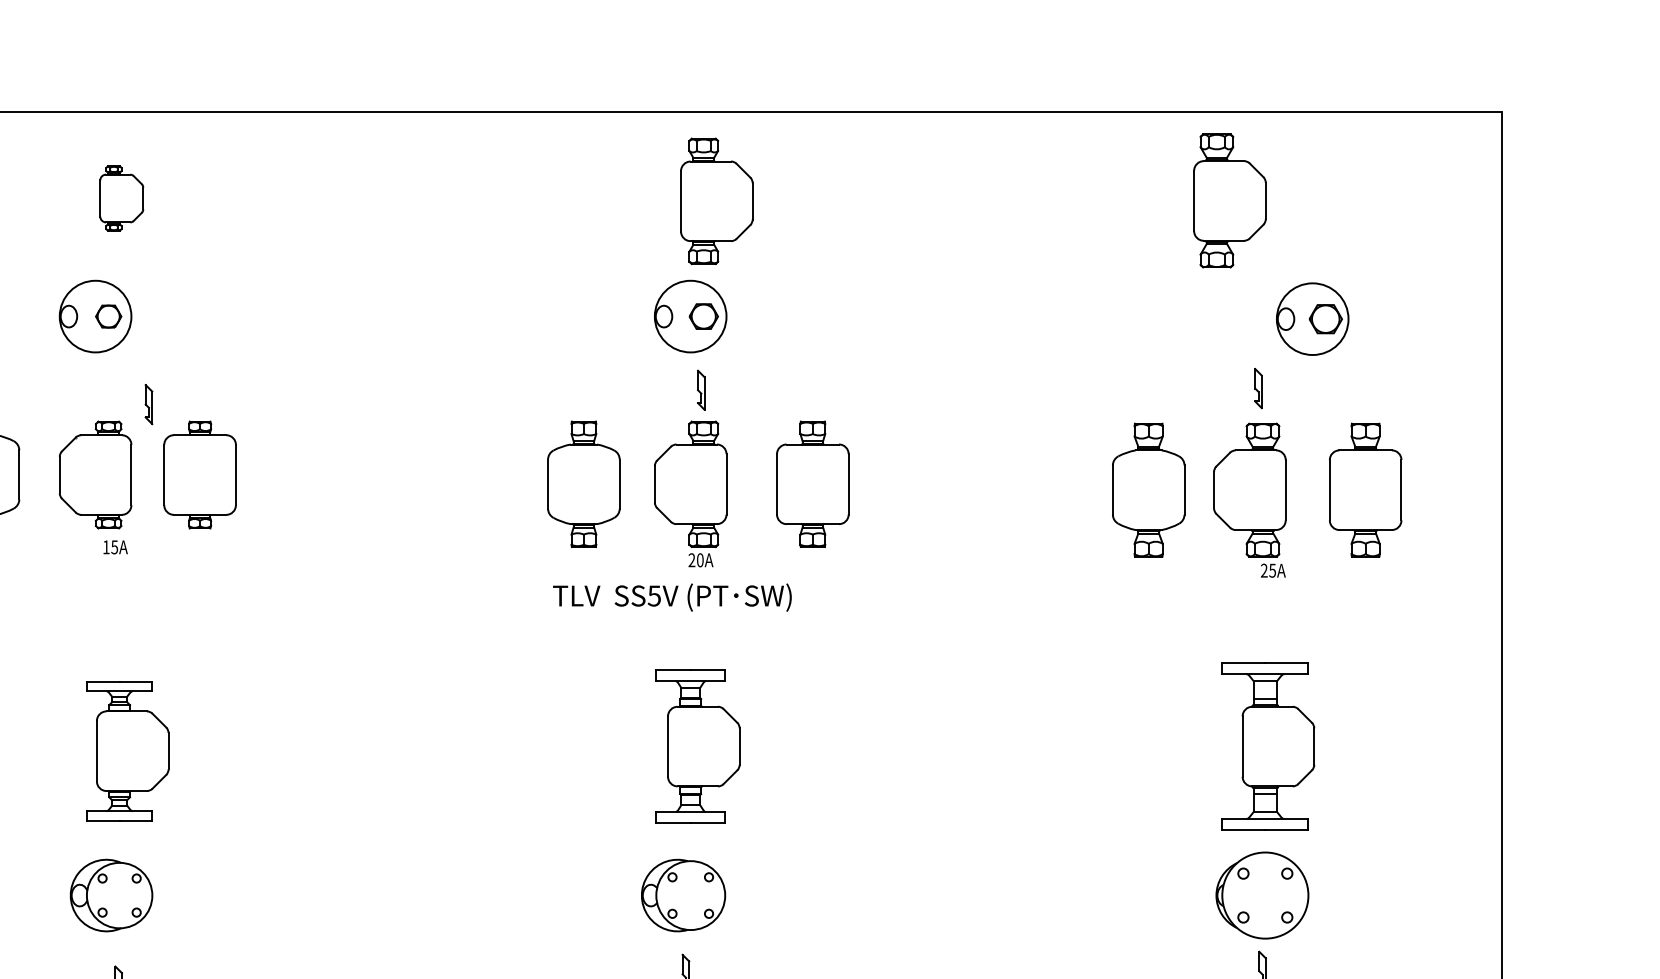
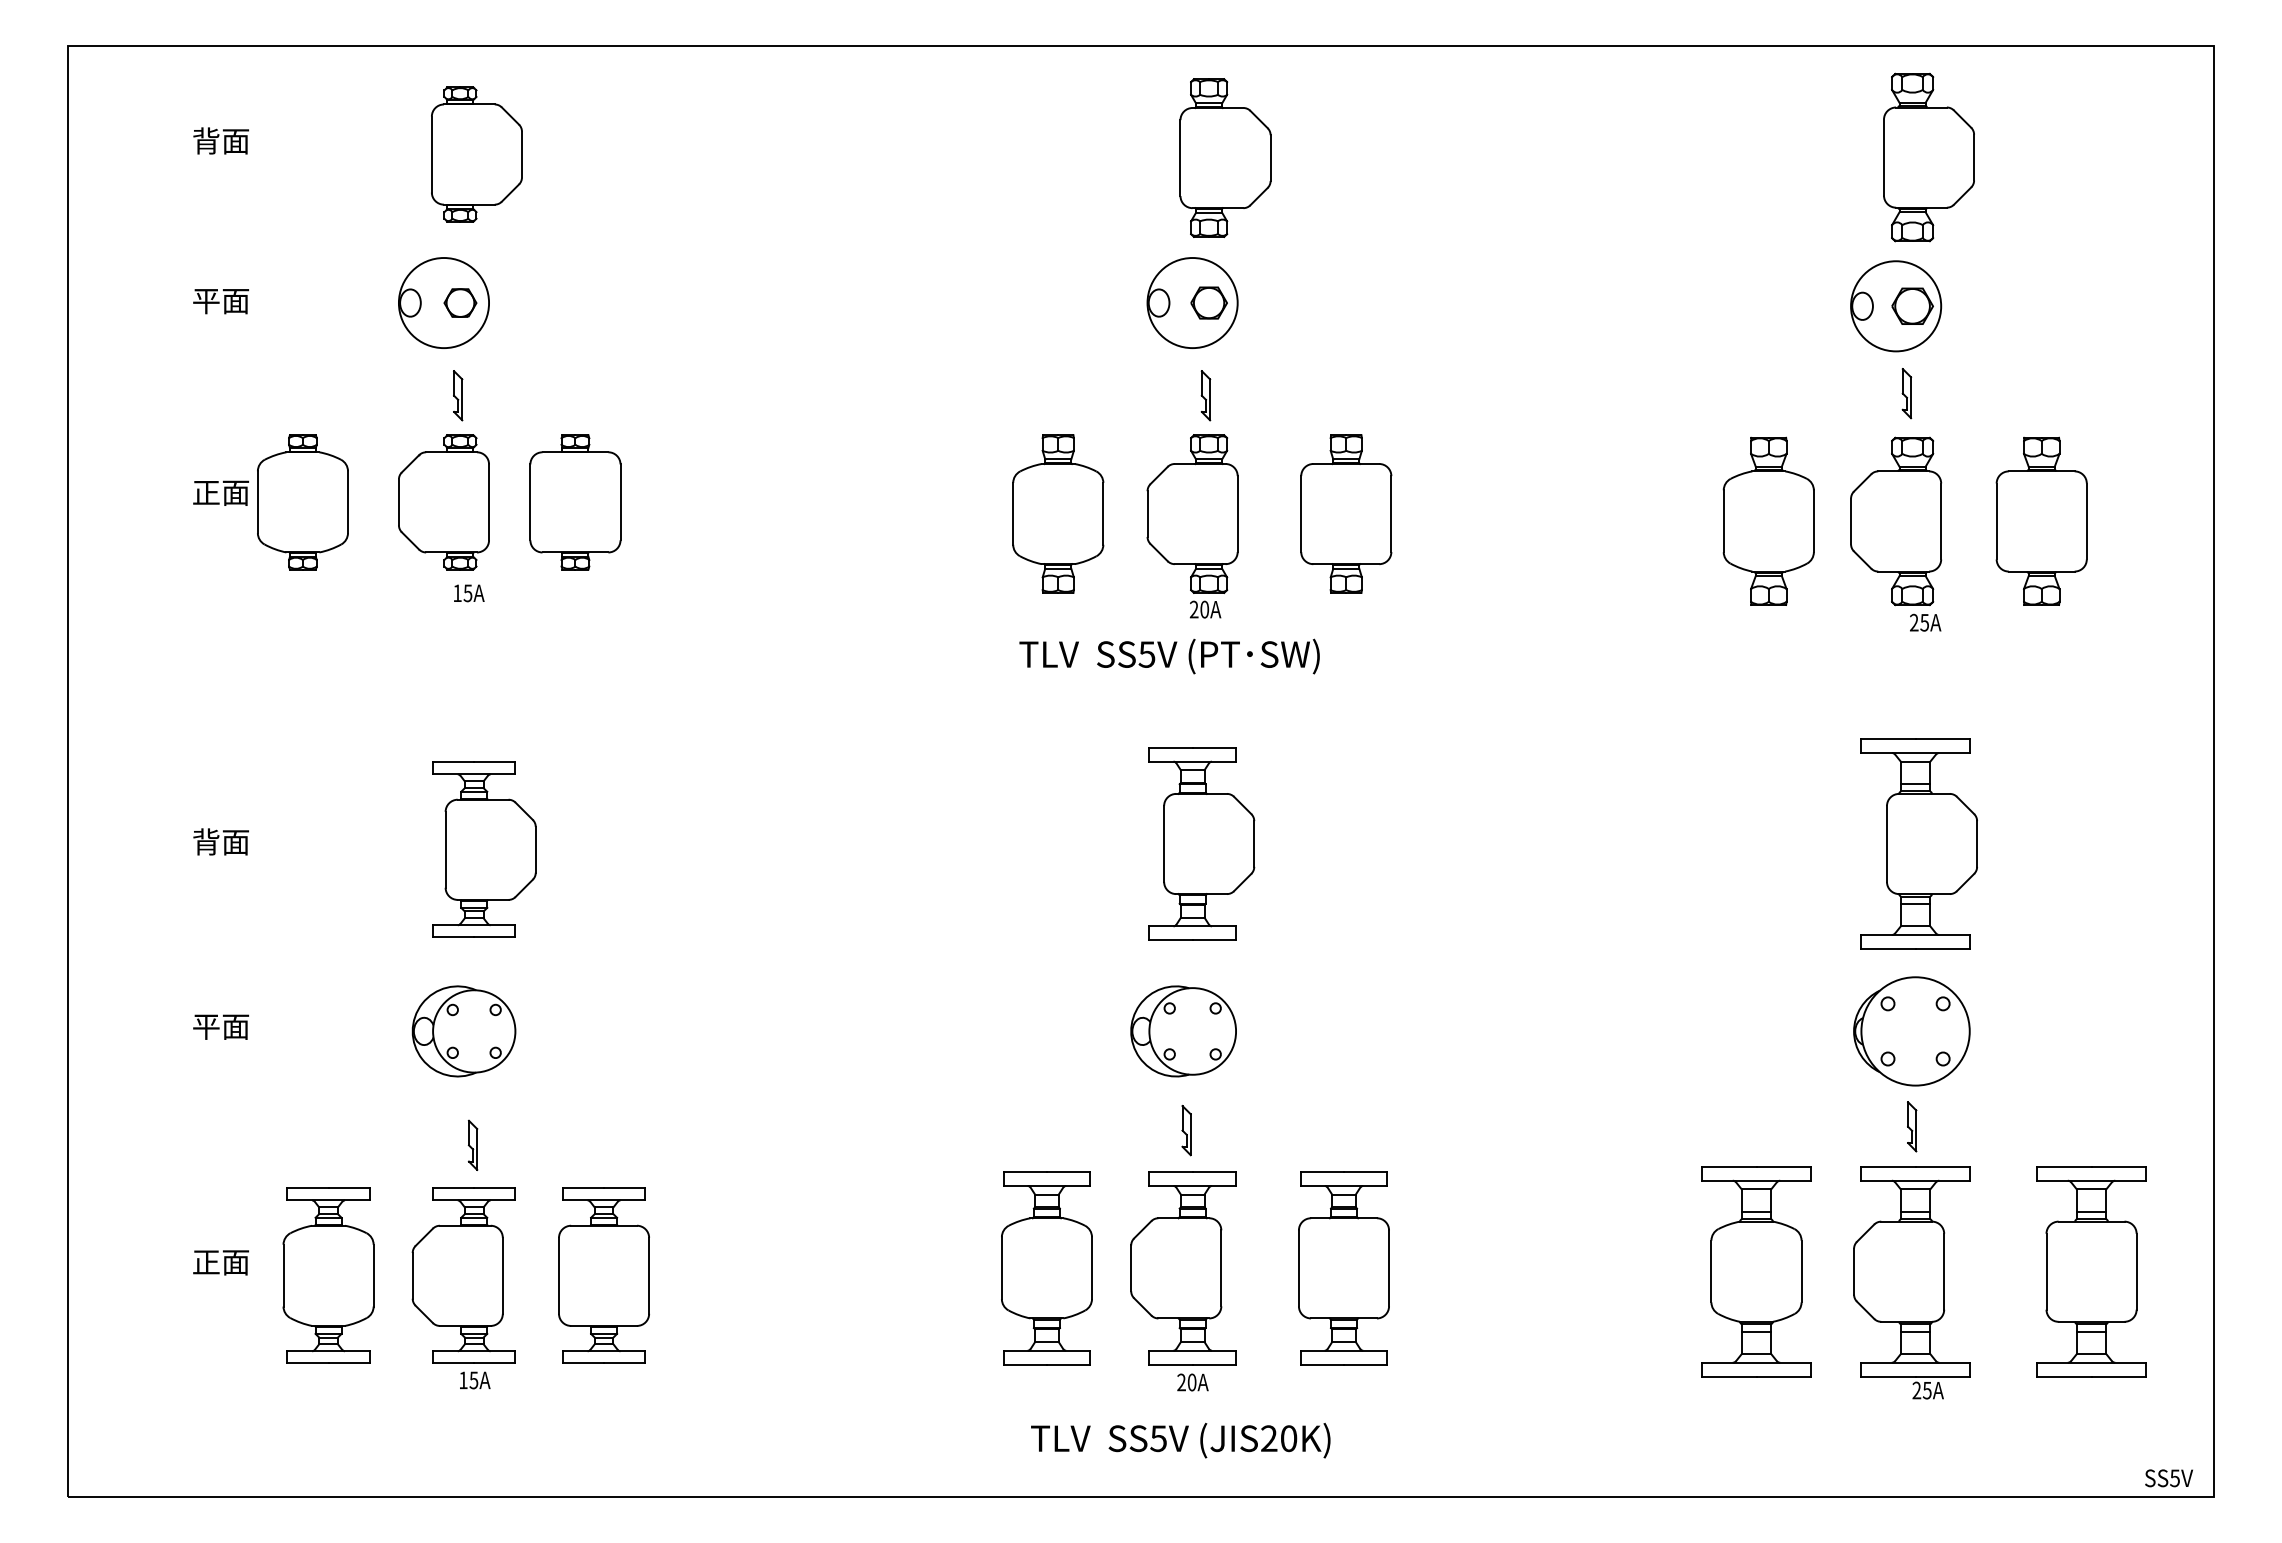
part: (121, 198) -> (476, 154), size x1.67
part: (1229, 200) -> (1928, 157), moved
part: (1312, 319) -> (1896, 306), moved
part: (149, 404) -> (458, 395), moved

